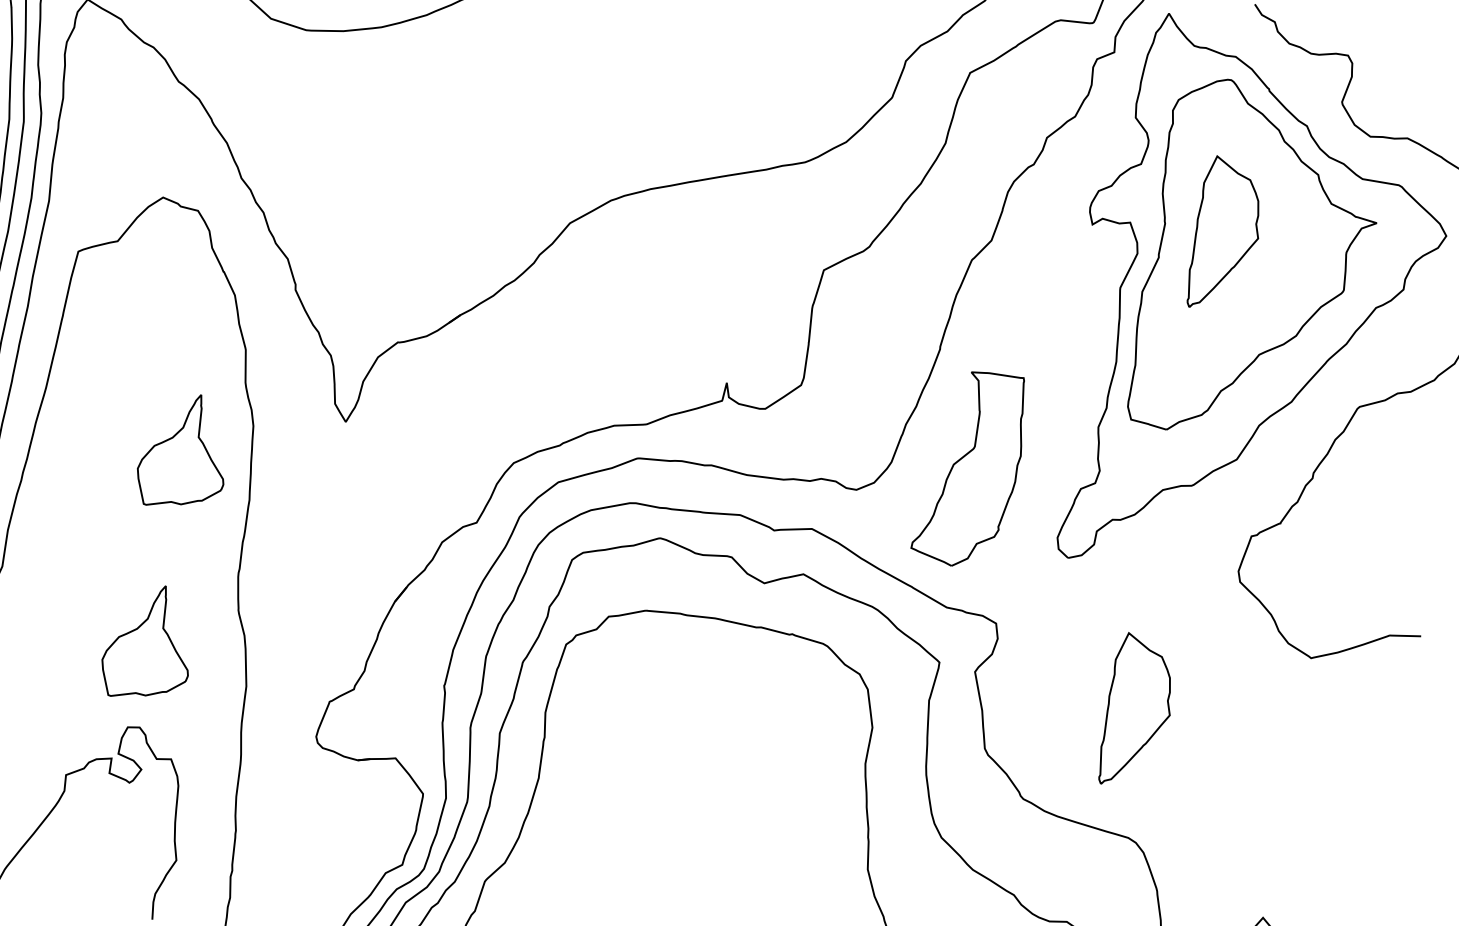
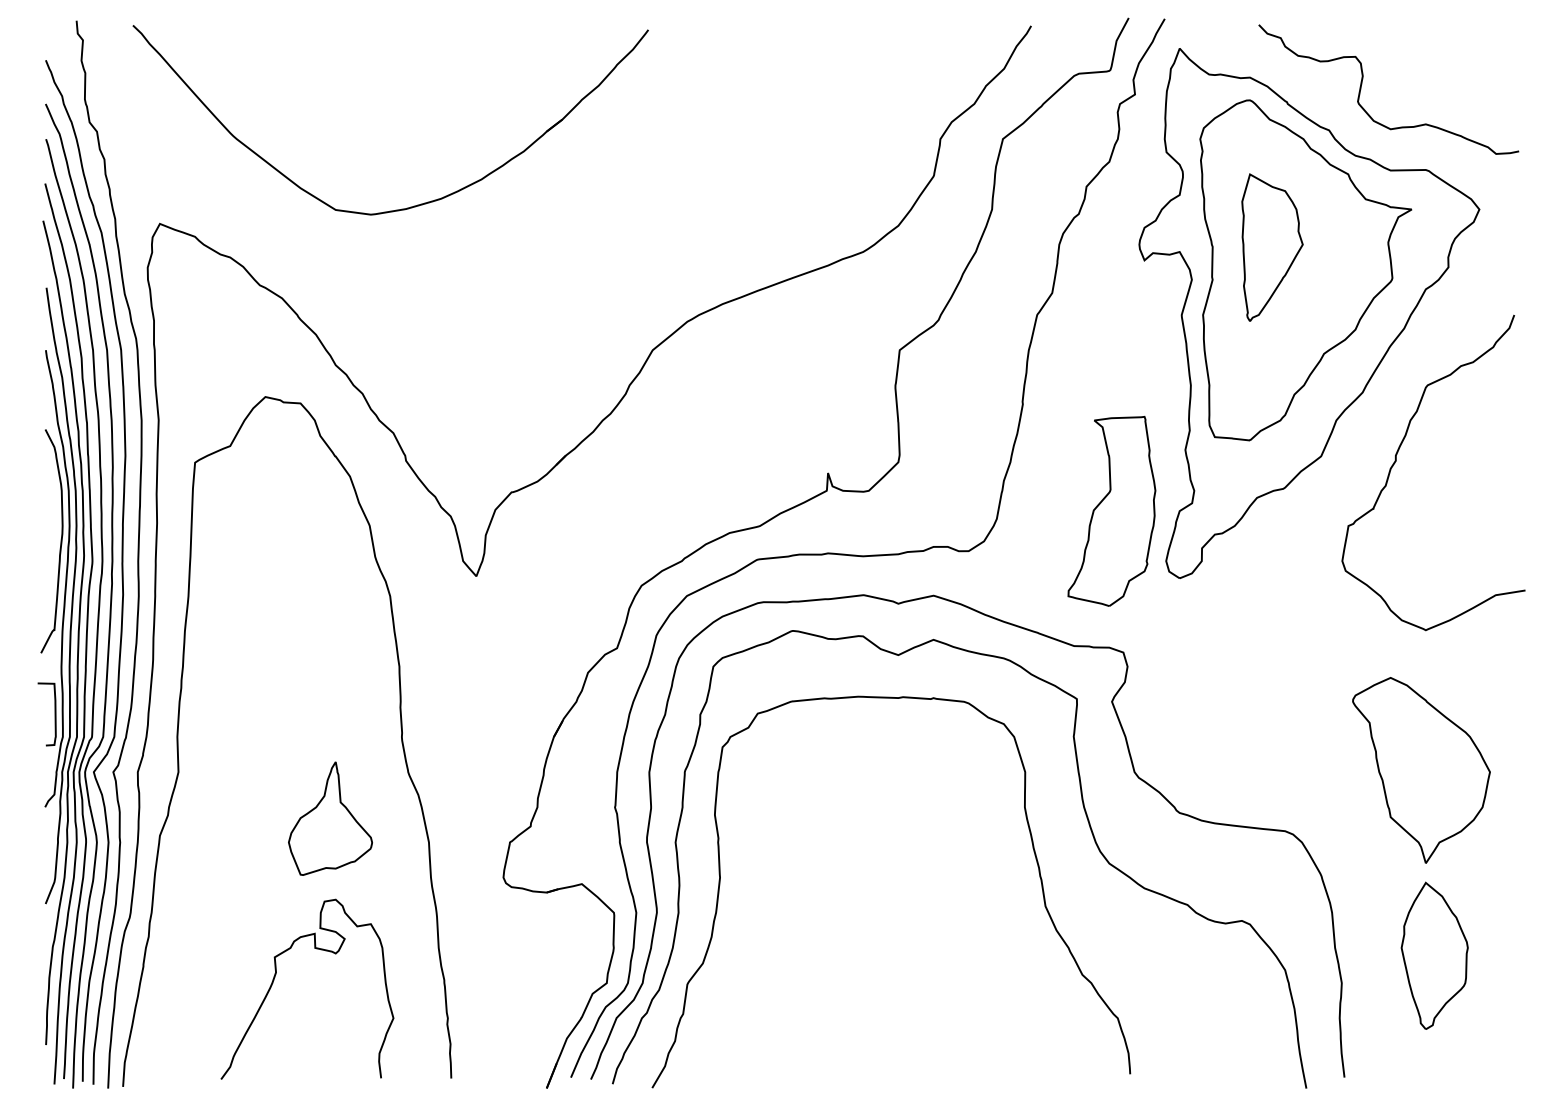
part: (185, 451) -> (330, 632), removed
part: (971, 468) -> (1111, 510), moved
part: (1138, 712) -> (1272, 711), removed
part: (1280, 801) -> (1421, 770), added

